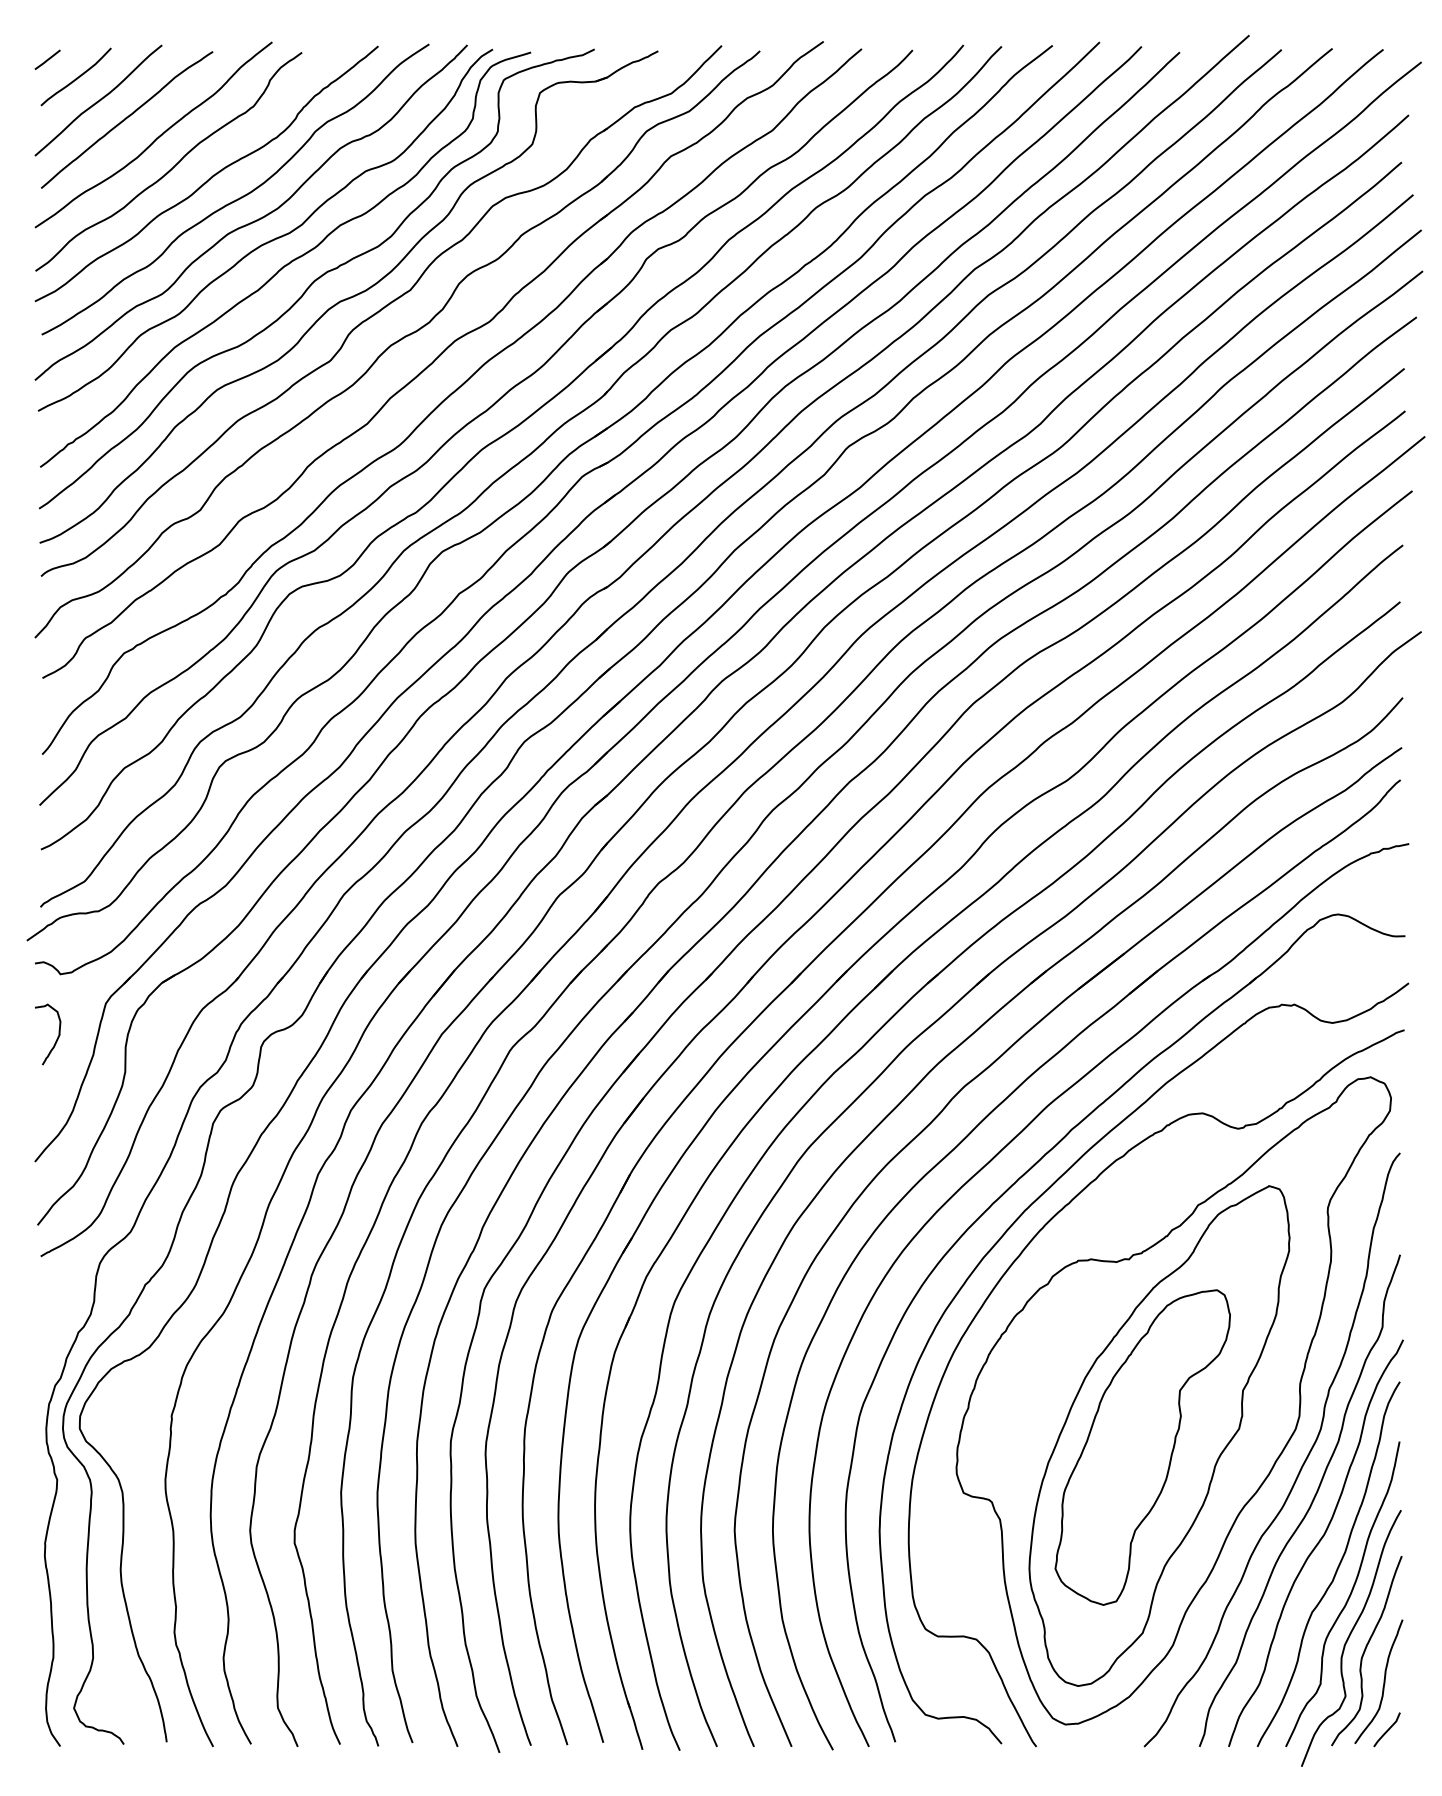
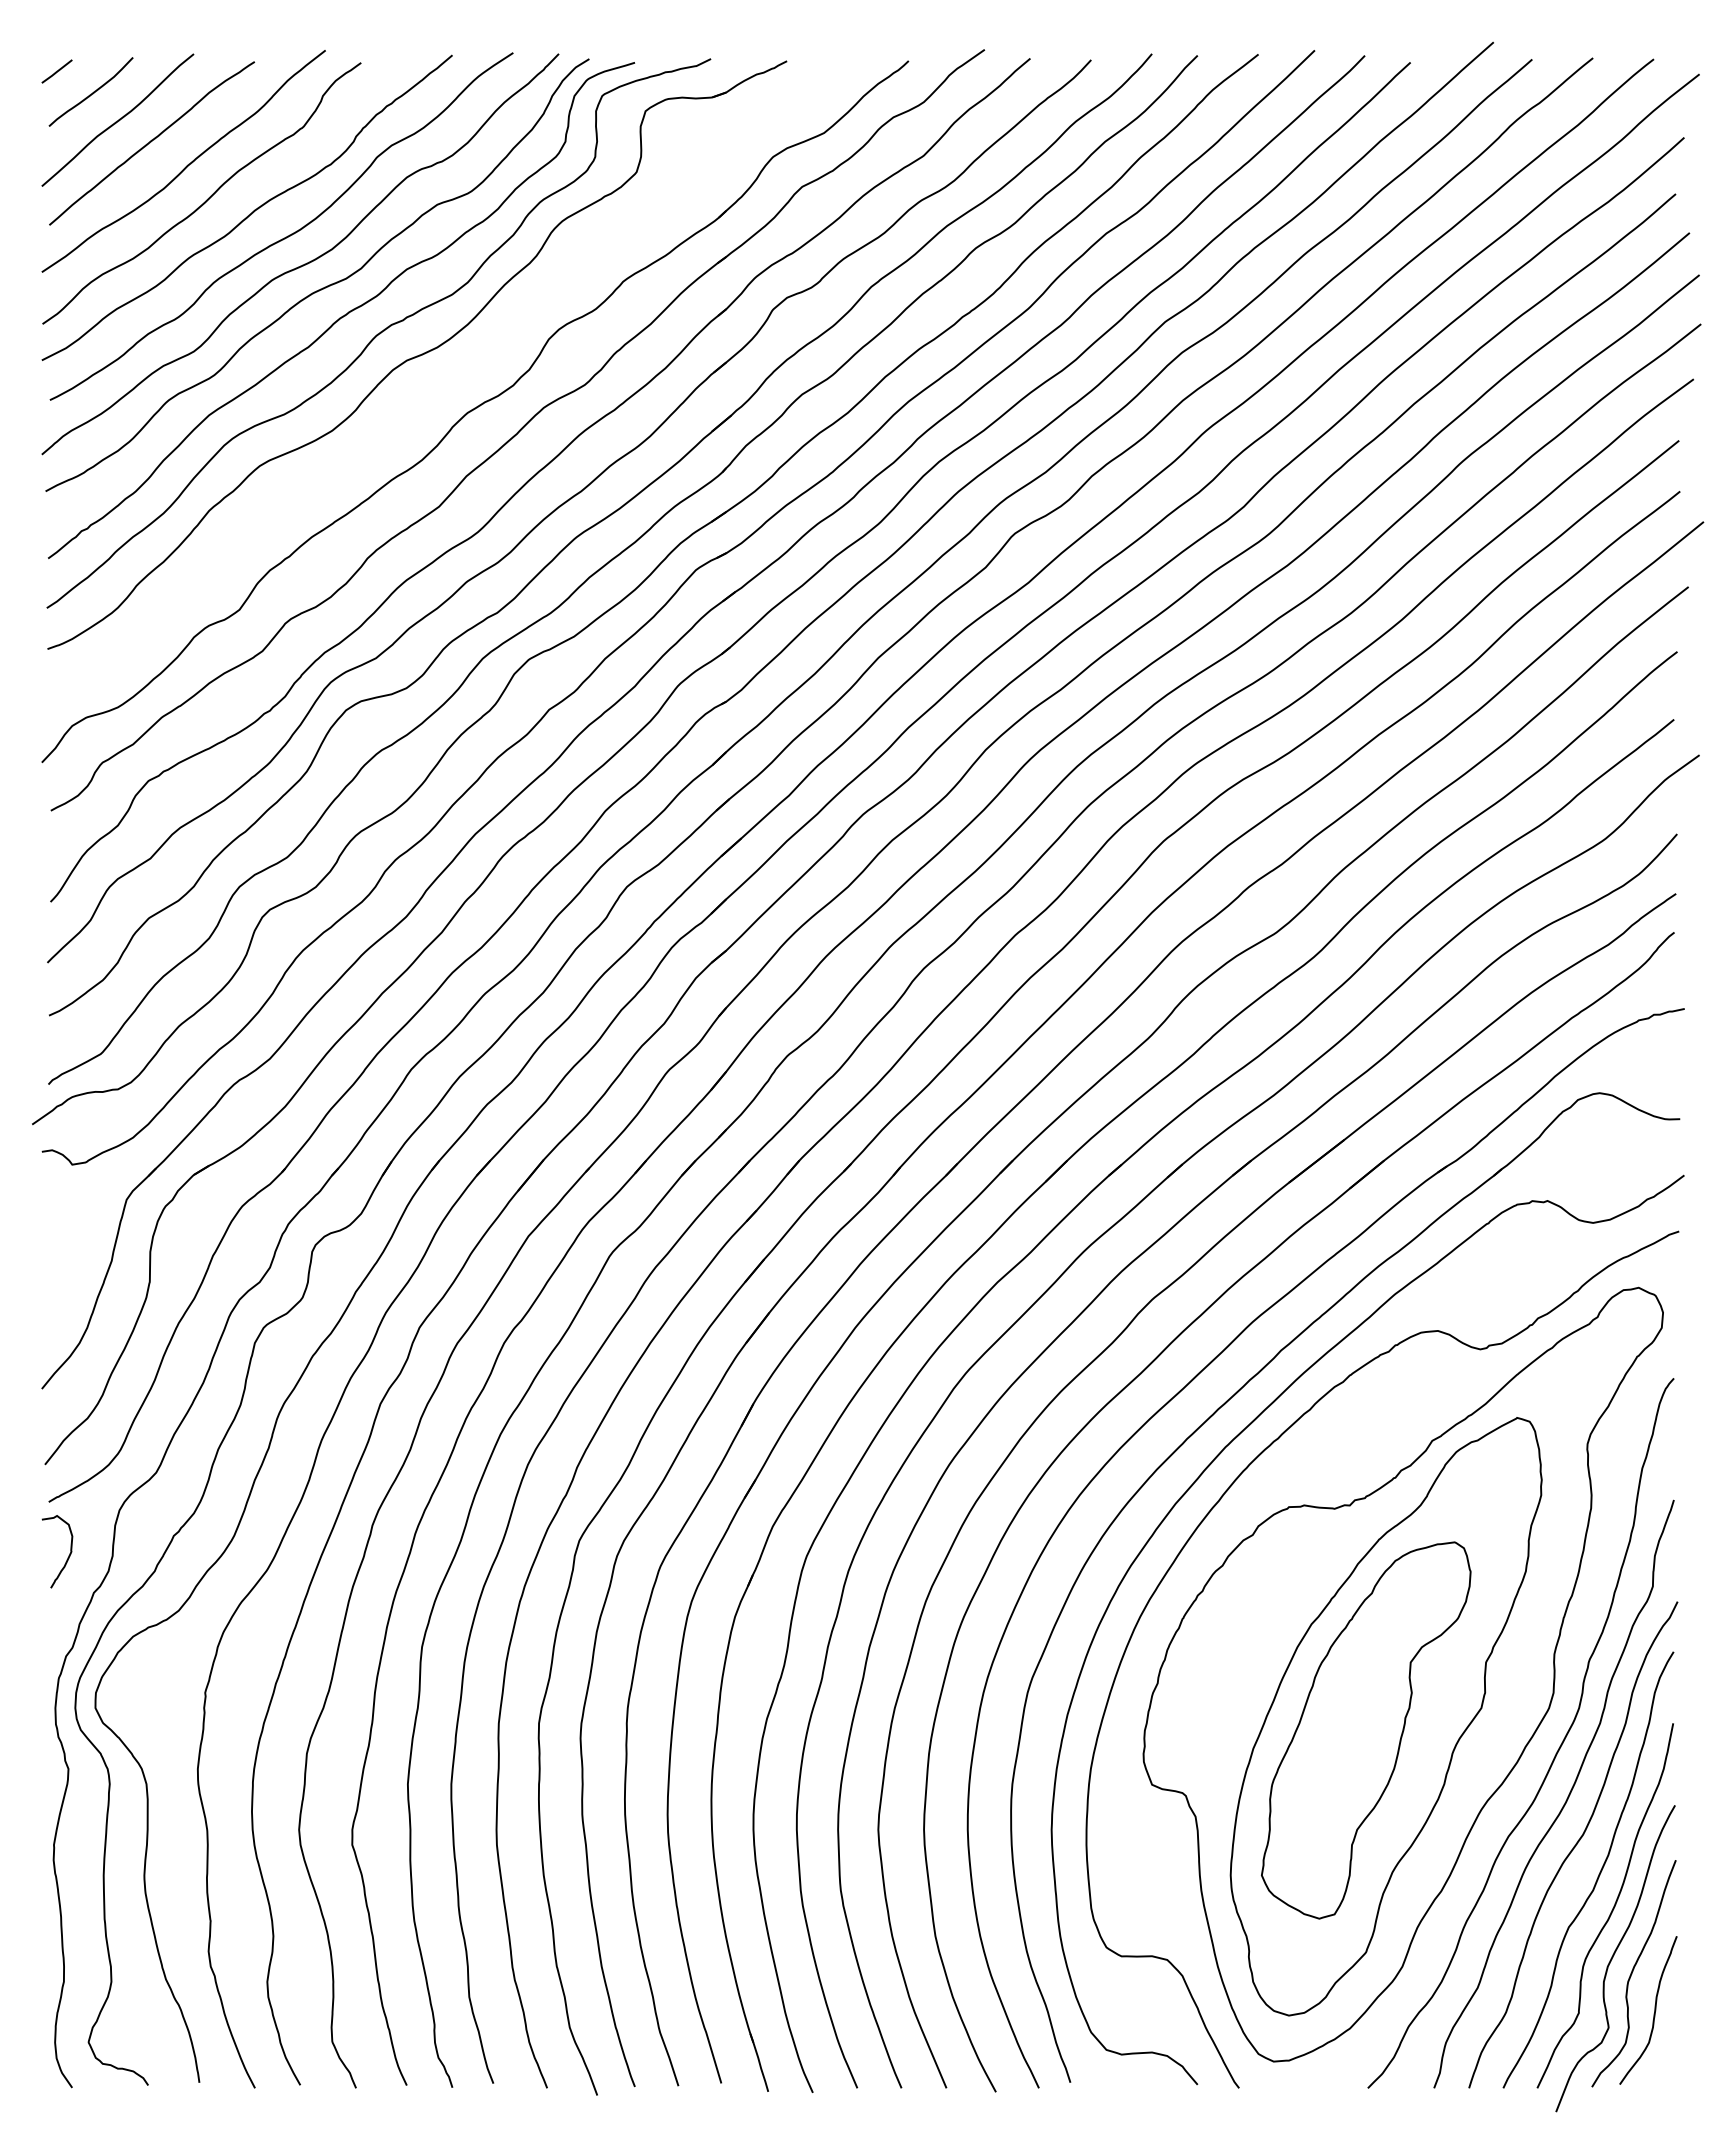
part: (380, 310) -> (455, 371), removed
curve: (56, 1039) -> (67, 1557), moved
line: (1387, 1729) -> (1658, 2067), removed

